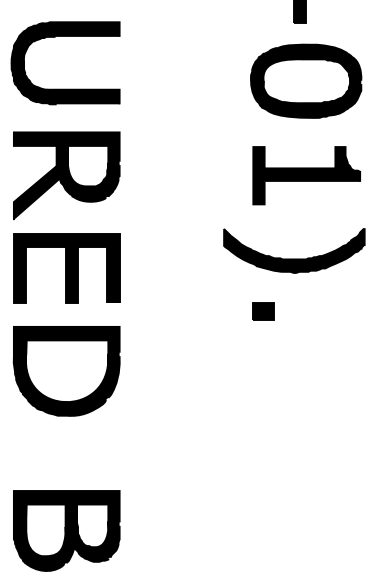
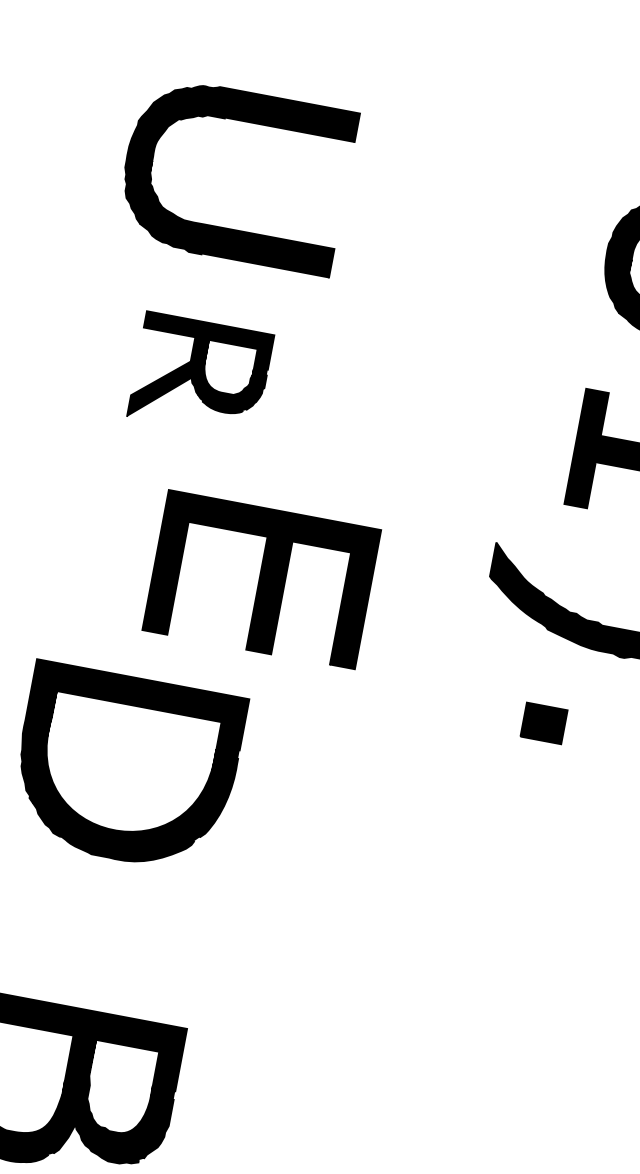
part: (65, 88) -> (226, 226), moved
part: (66, 175) -> (200, 375), size x0.6
part: (66, 268) -> (261, 580), moved

